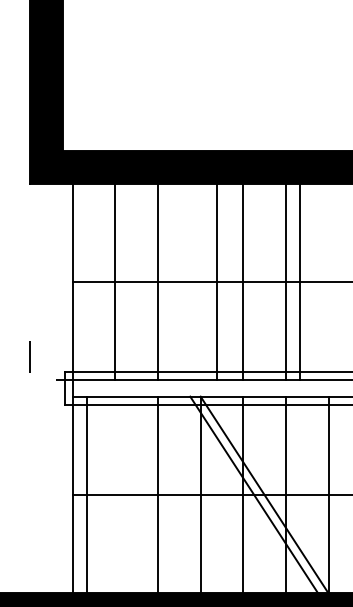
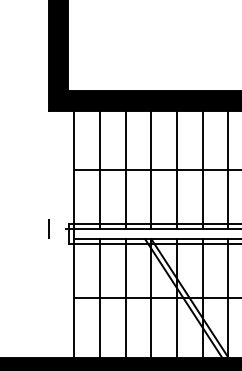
line: (217, 281) -> (151, 169), moved
line: (300, 281) -> (228, 169), moved
line: (29, 355) -> (48, 228), moved
line: (87, 495) -> (100, 298), moved

